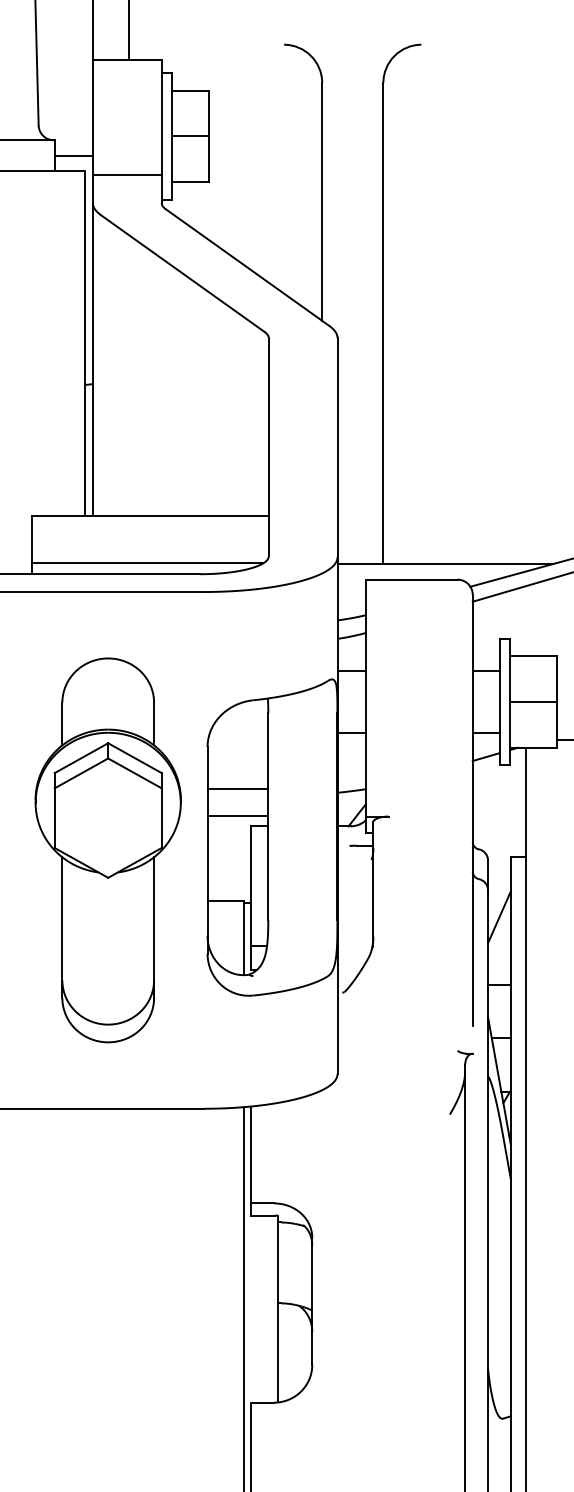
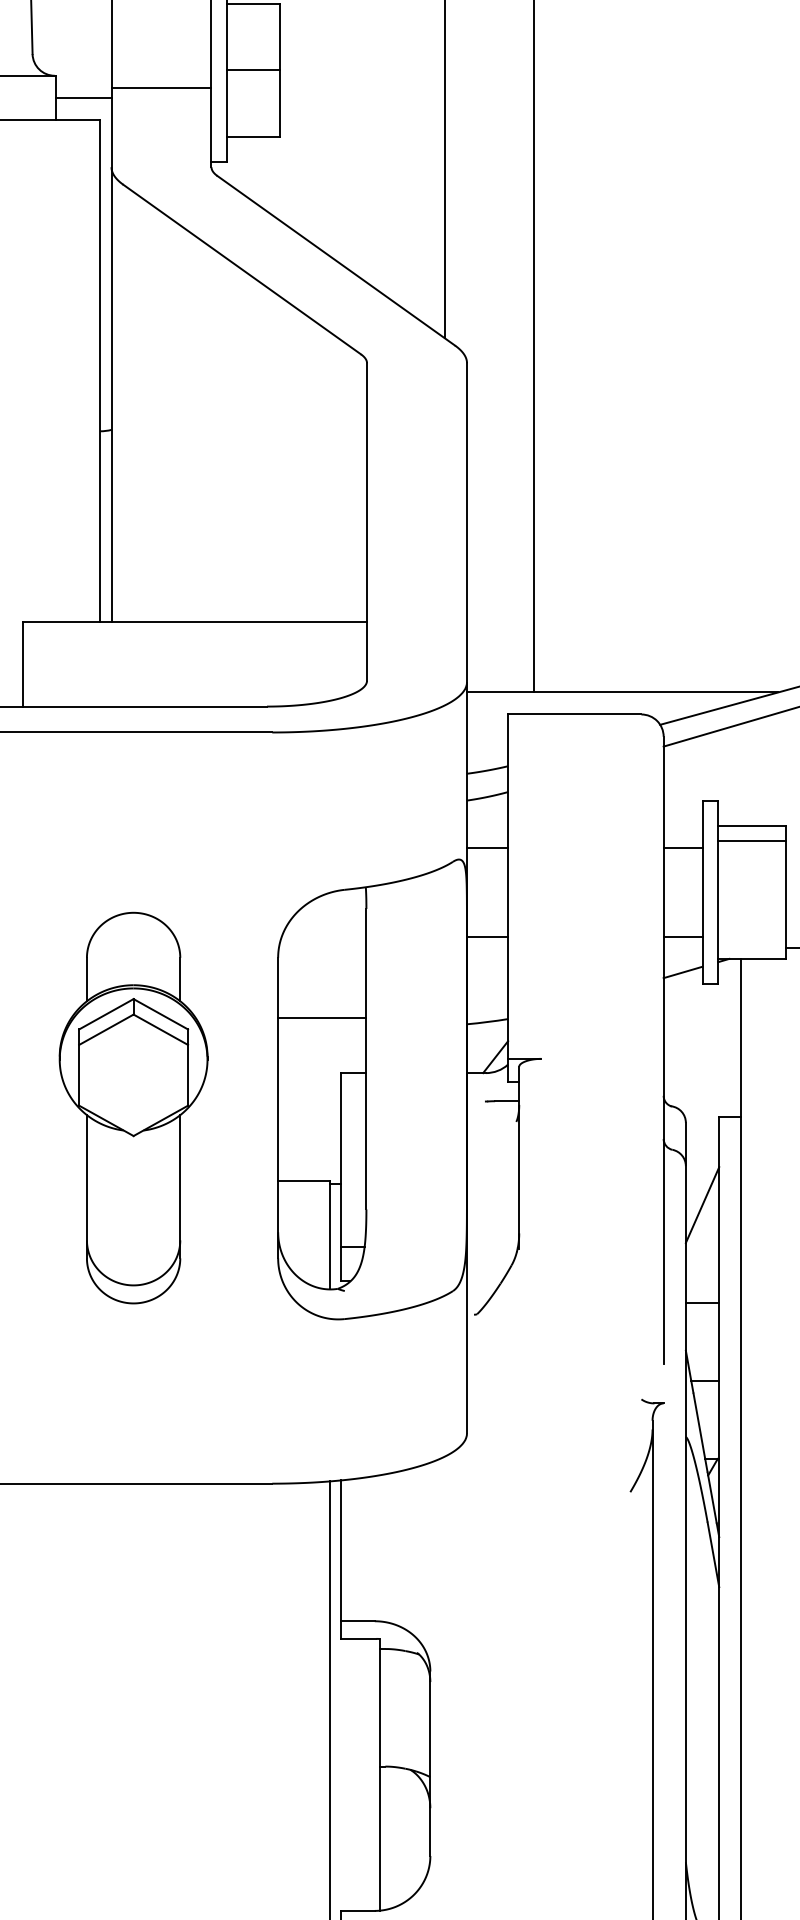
line: (126, 174) -> (160, 87), moved
line: (147, 563) -> (190, 691), removed
line: (533, 701) -> (751, 840), moved
line: (237, 815) -> (321, 1057), removed
part: (107, 850) -> (132, 1108), size x0.7

